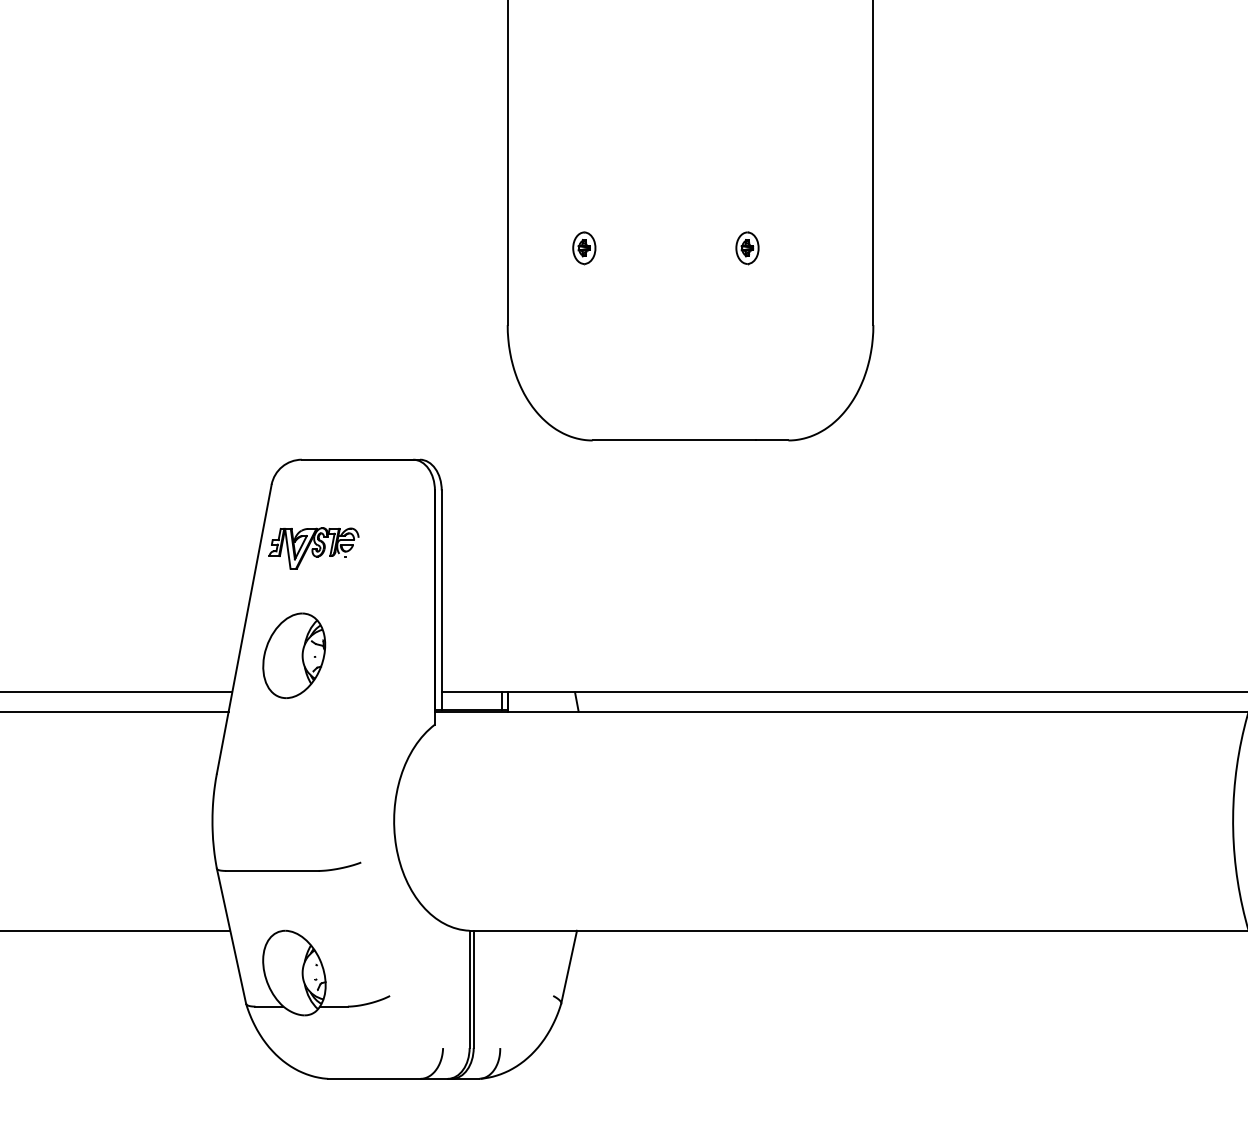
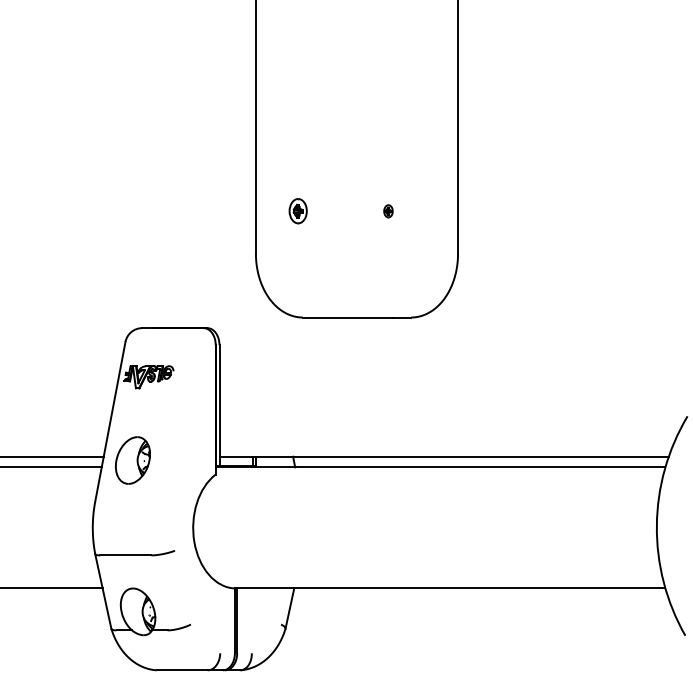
part: (584, 248) -> (298, 211), size x1.4
part: (747, 248) -> (388, 211), size x0.7
part: (293, 655) -> (132, 460), moved

